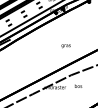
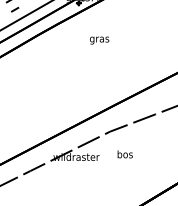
text: (65, 46) -> (98, 41), moved

